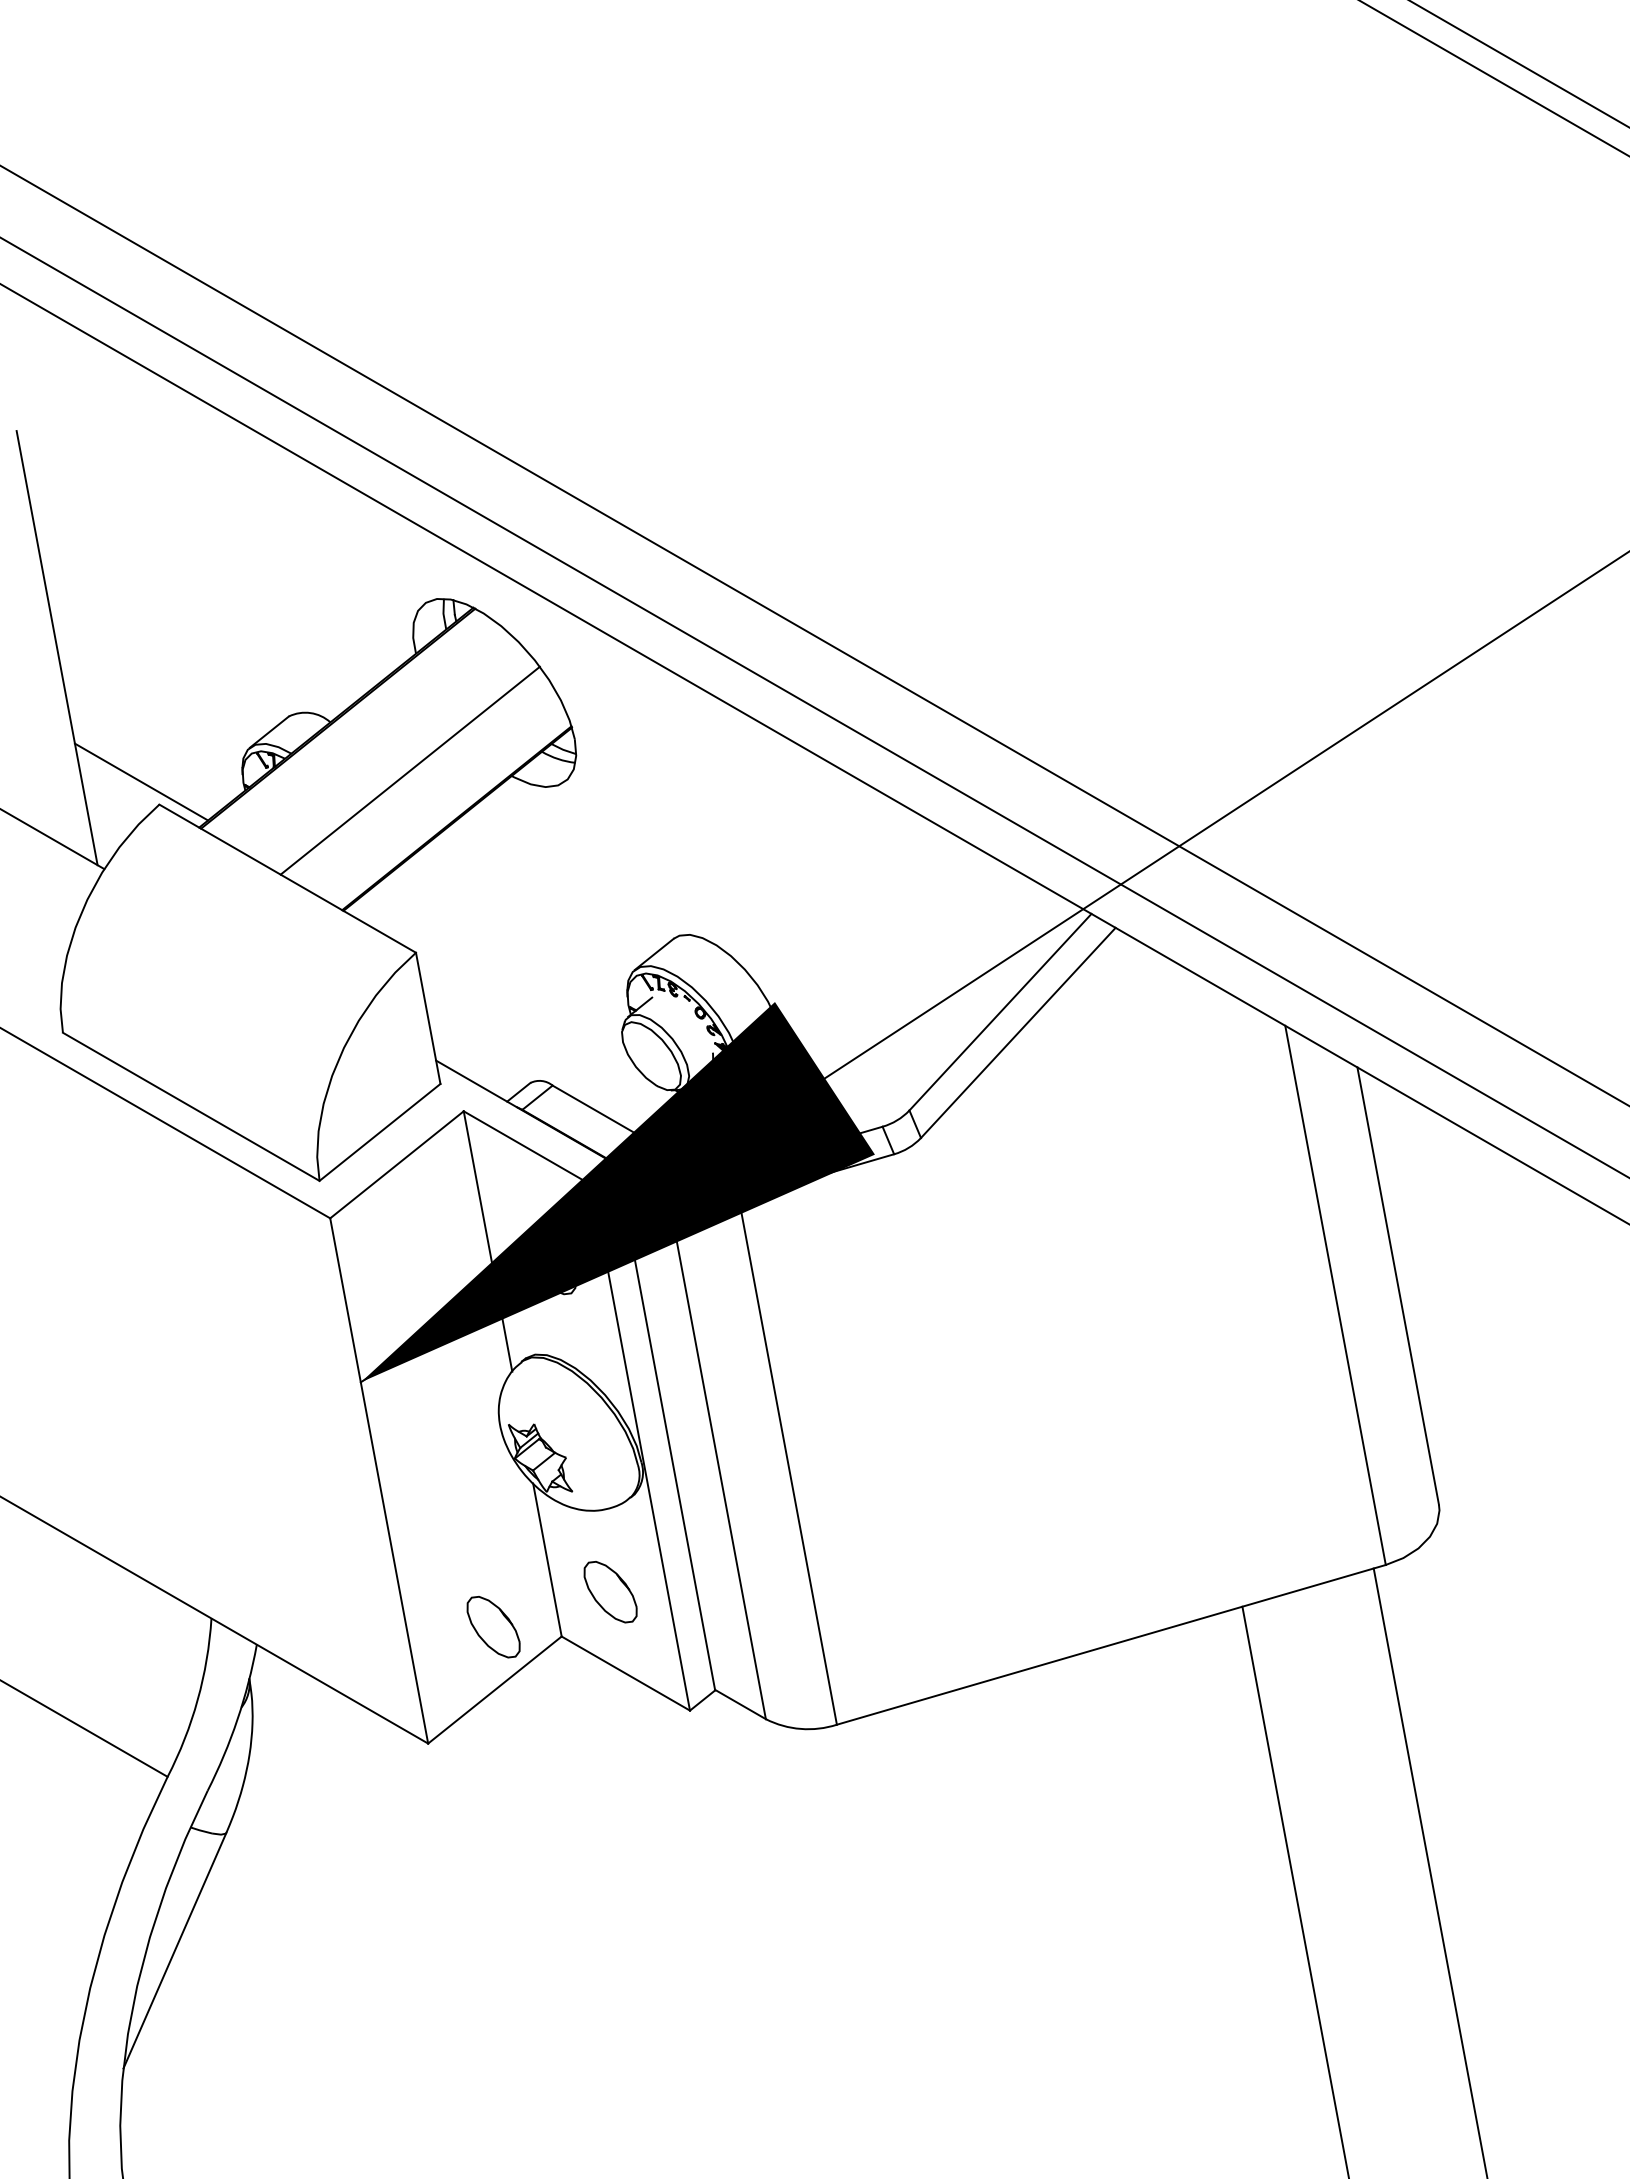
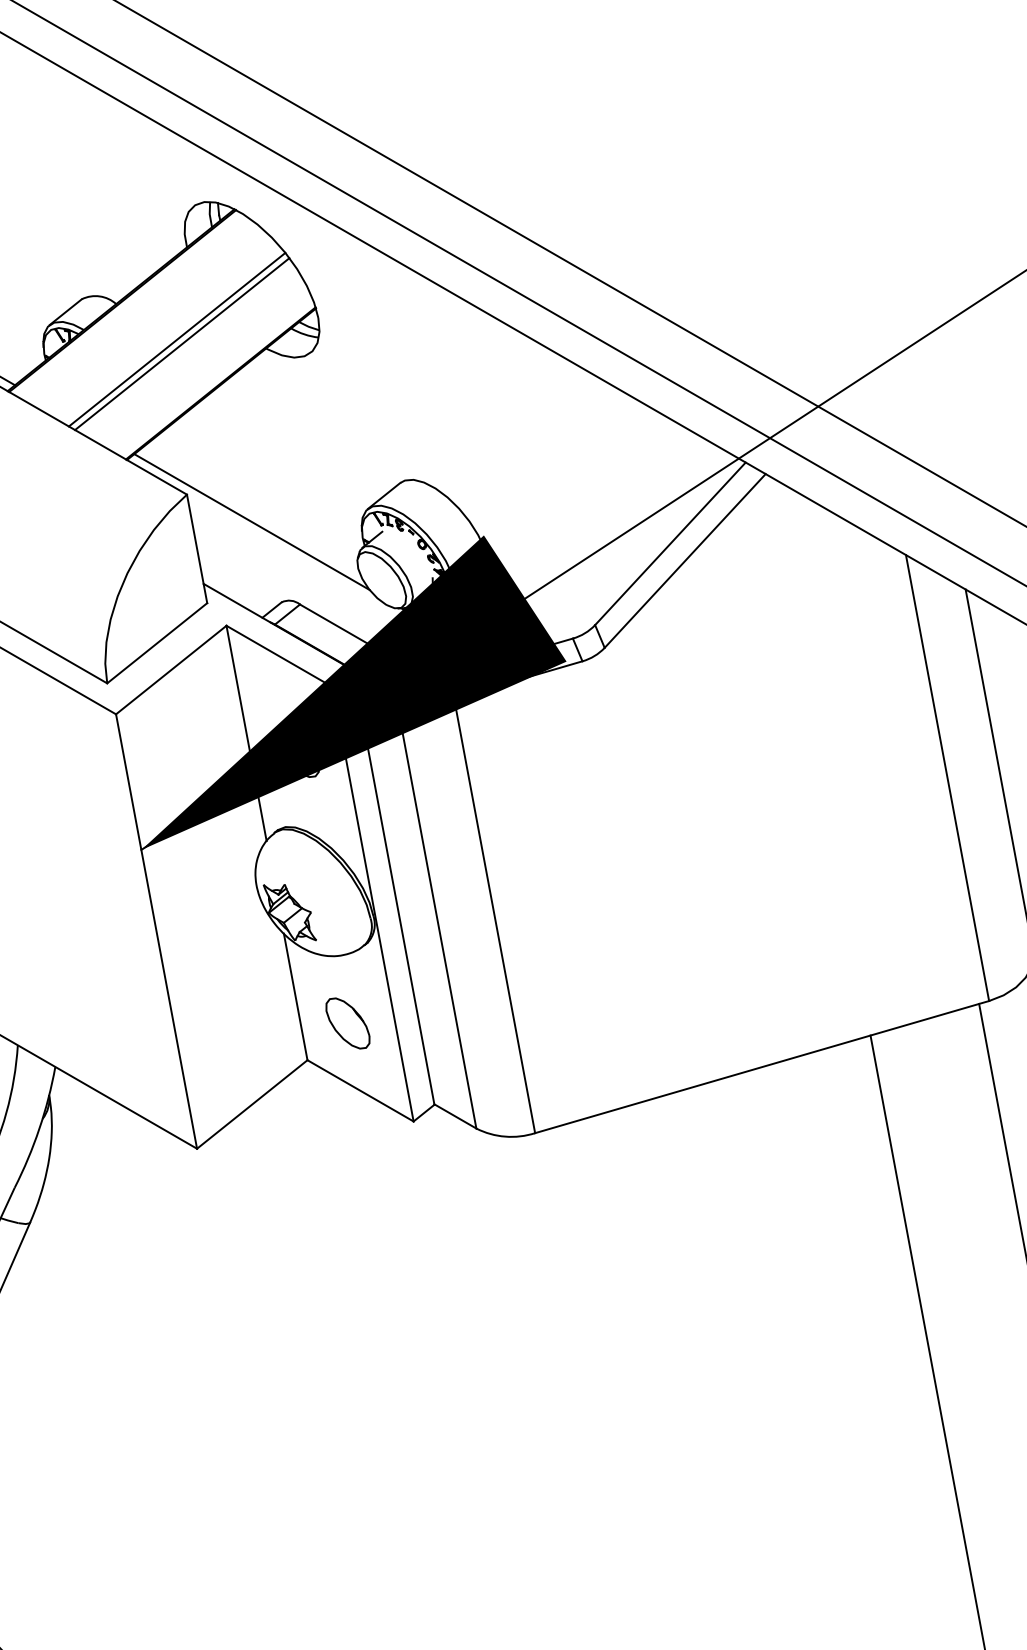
line: (404, 765) -> (177, 339), added
line: (494, 985) -> (251, 521), added
part: (493, 1627) -> (251, 1052), removed

